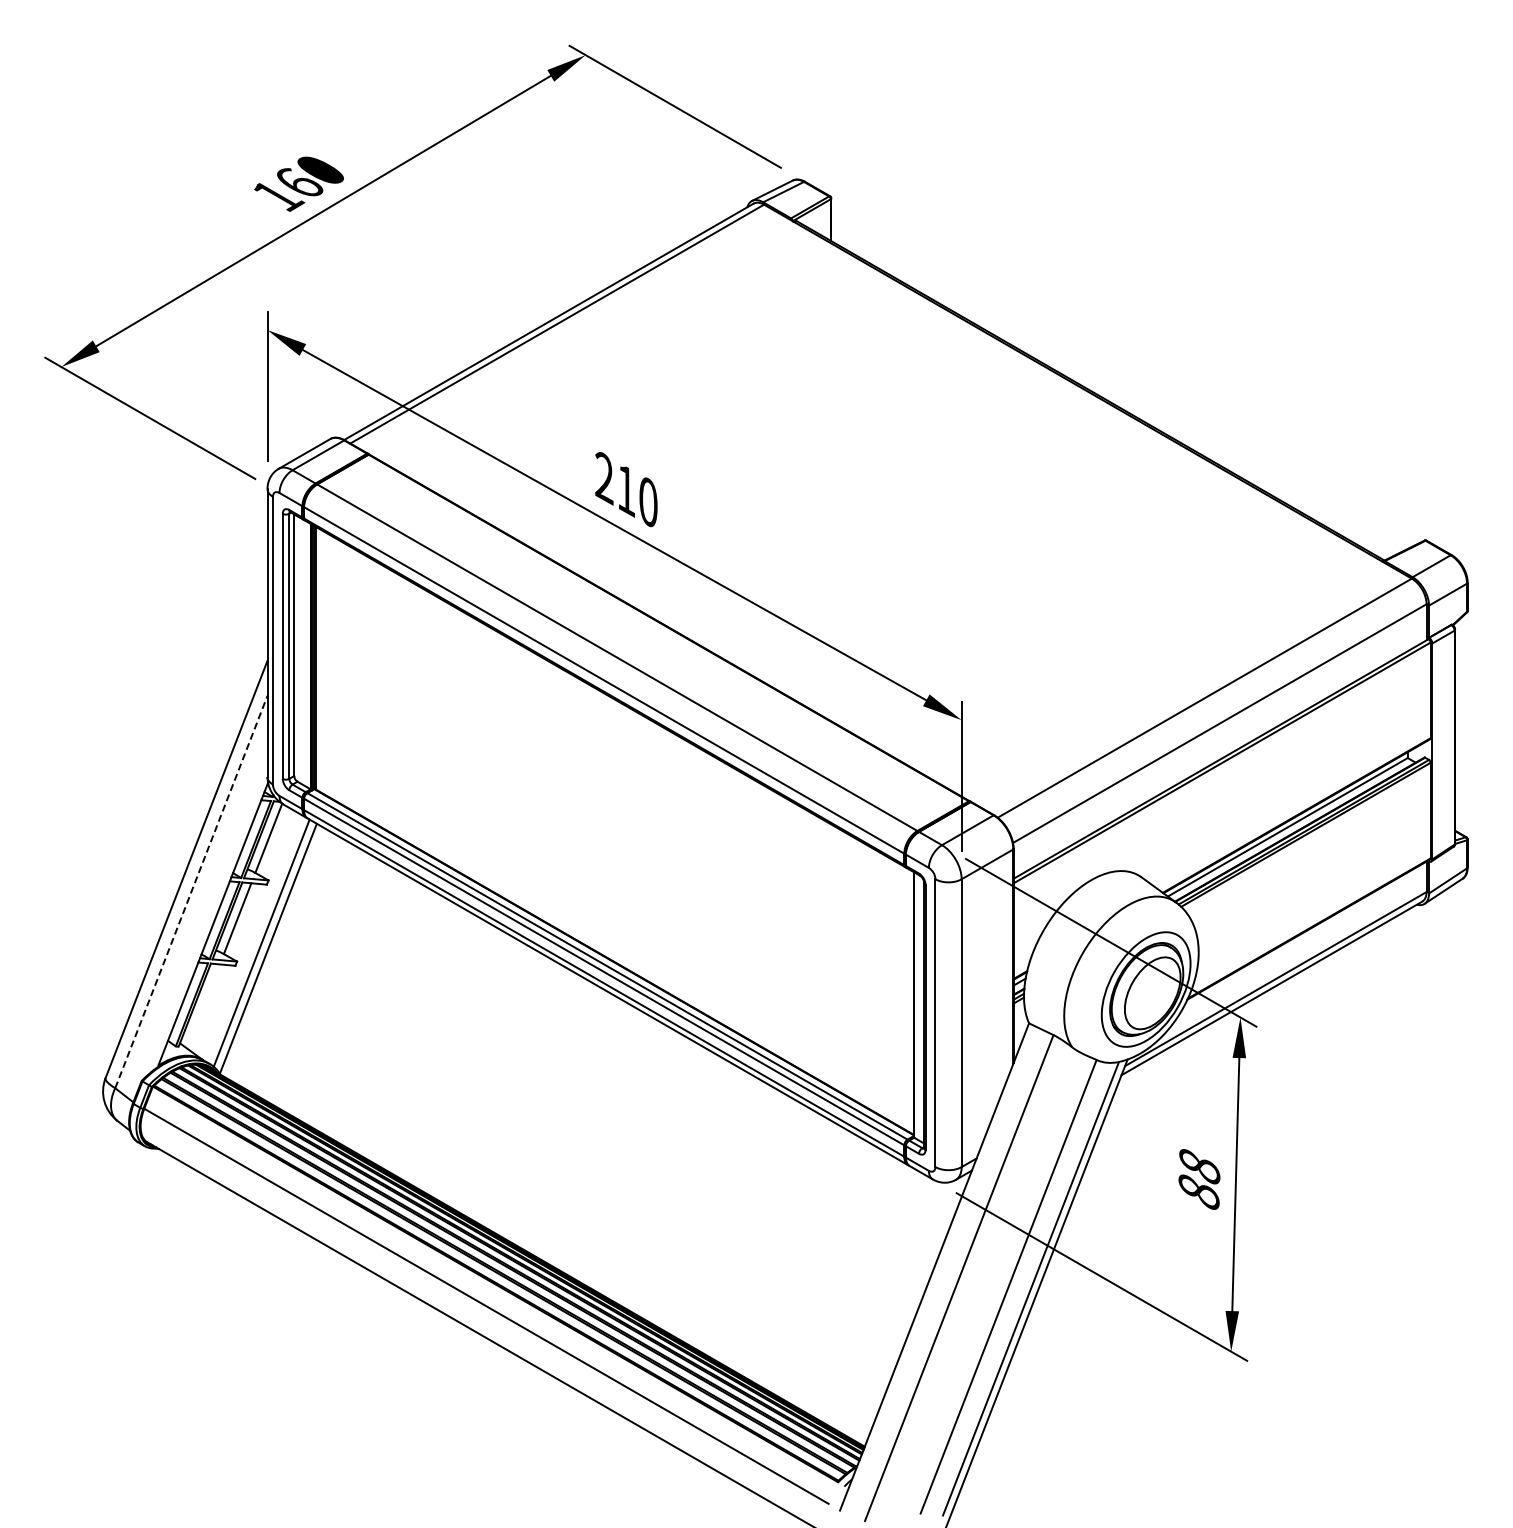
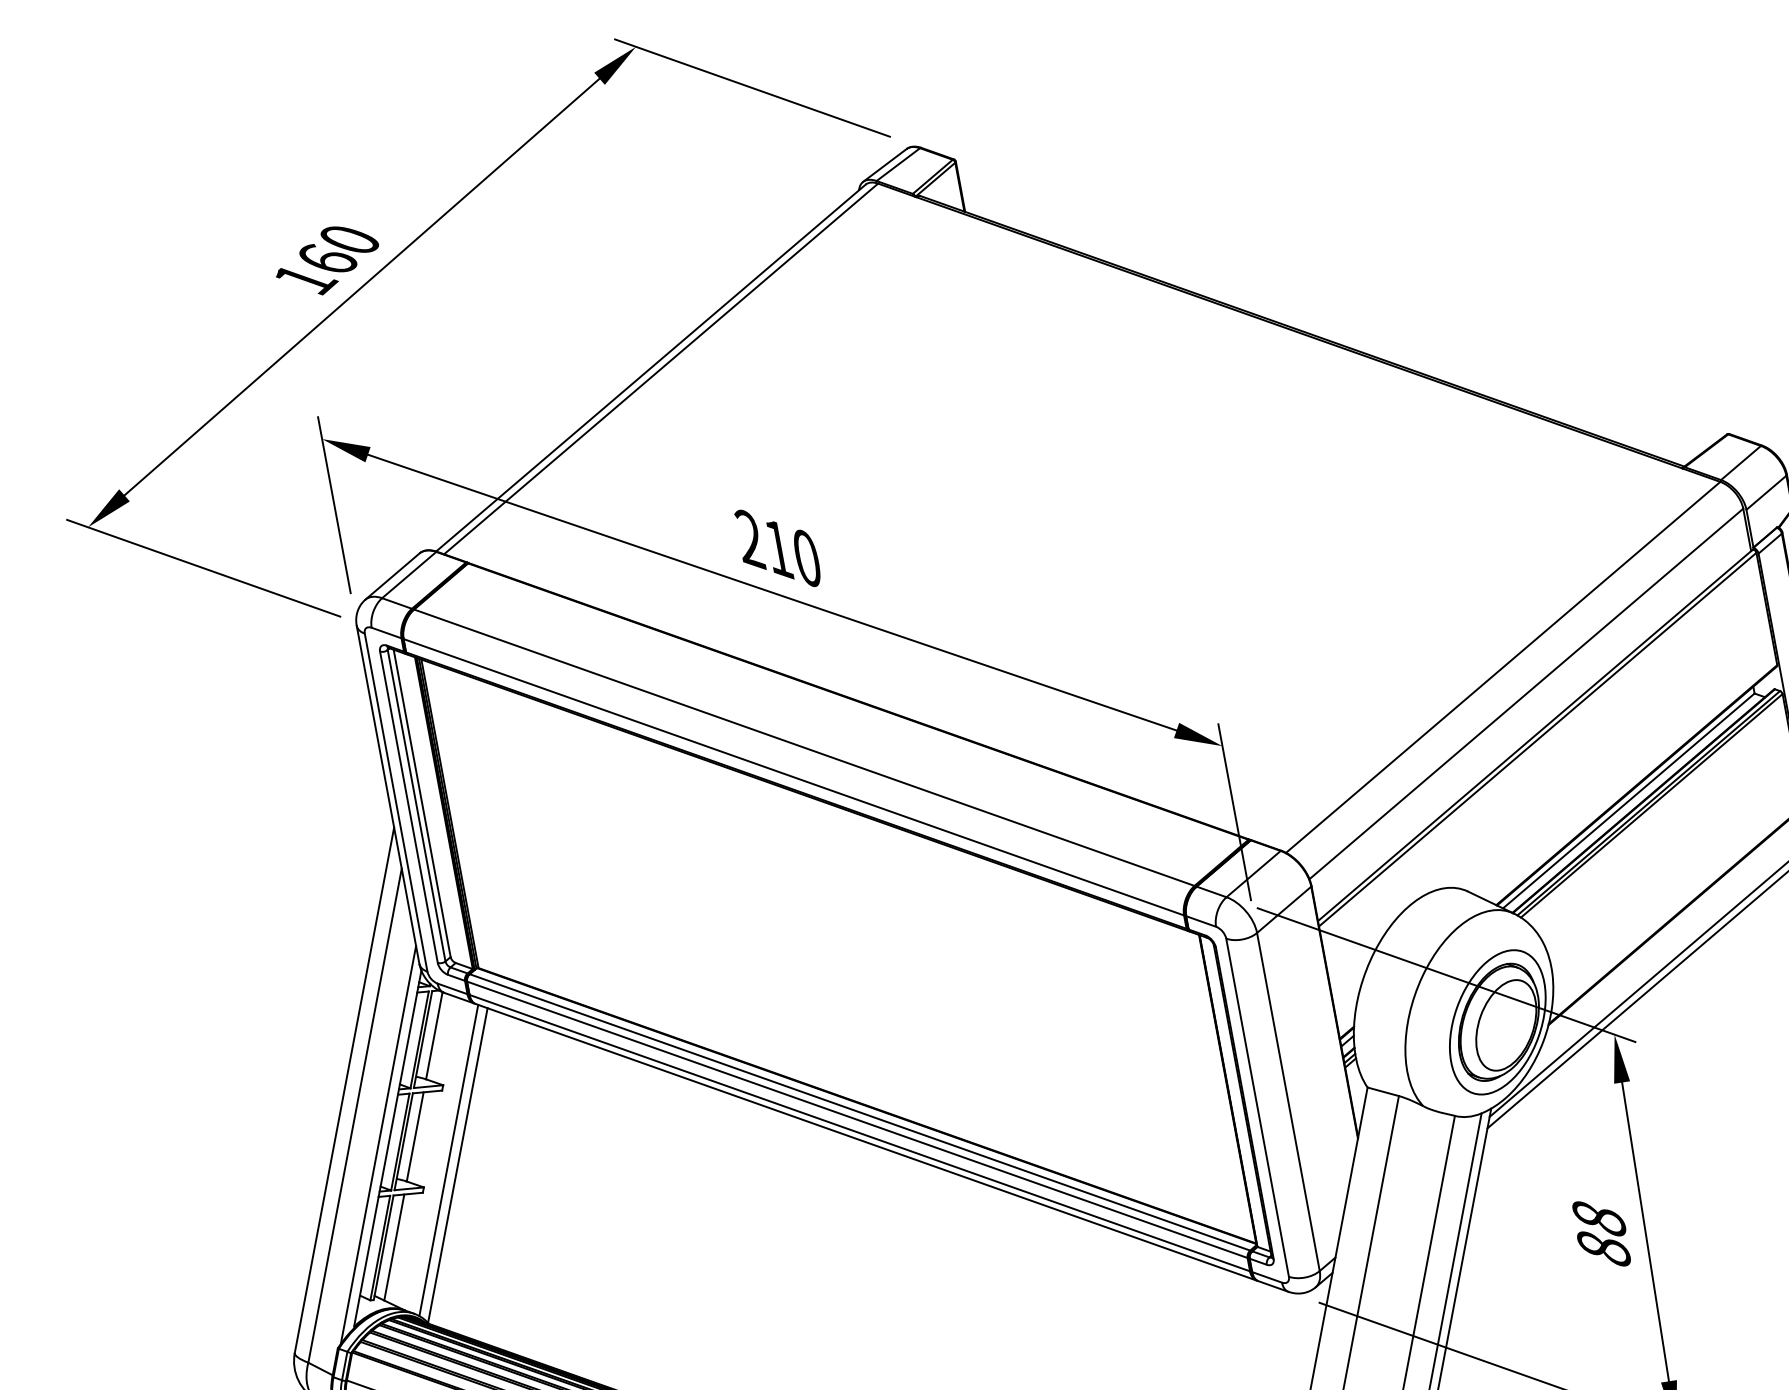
line: (191, 891) -> (355, 1115), dashed -> solid
line: (205, 919) -> (377, 1144), added
line: (203, 1006) -> (394, 1247), added

